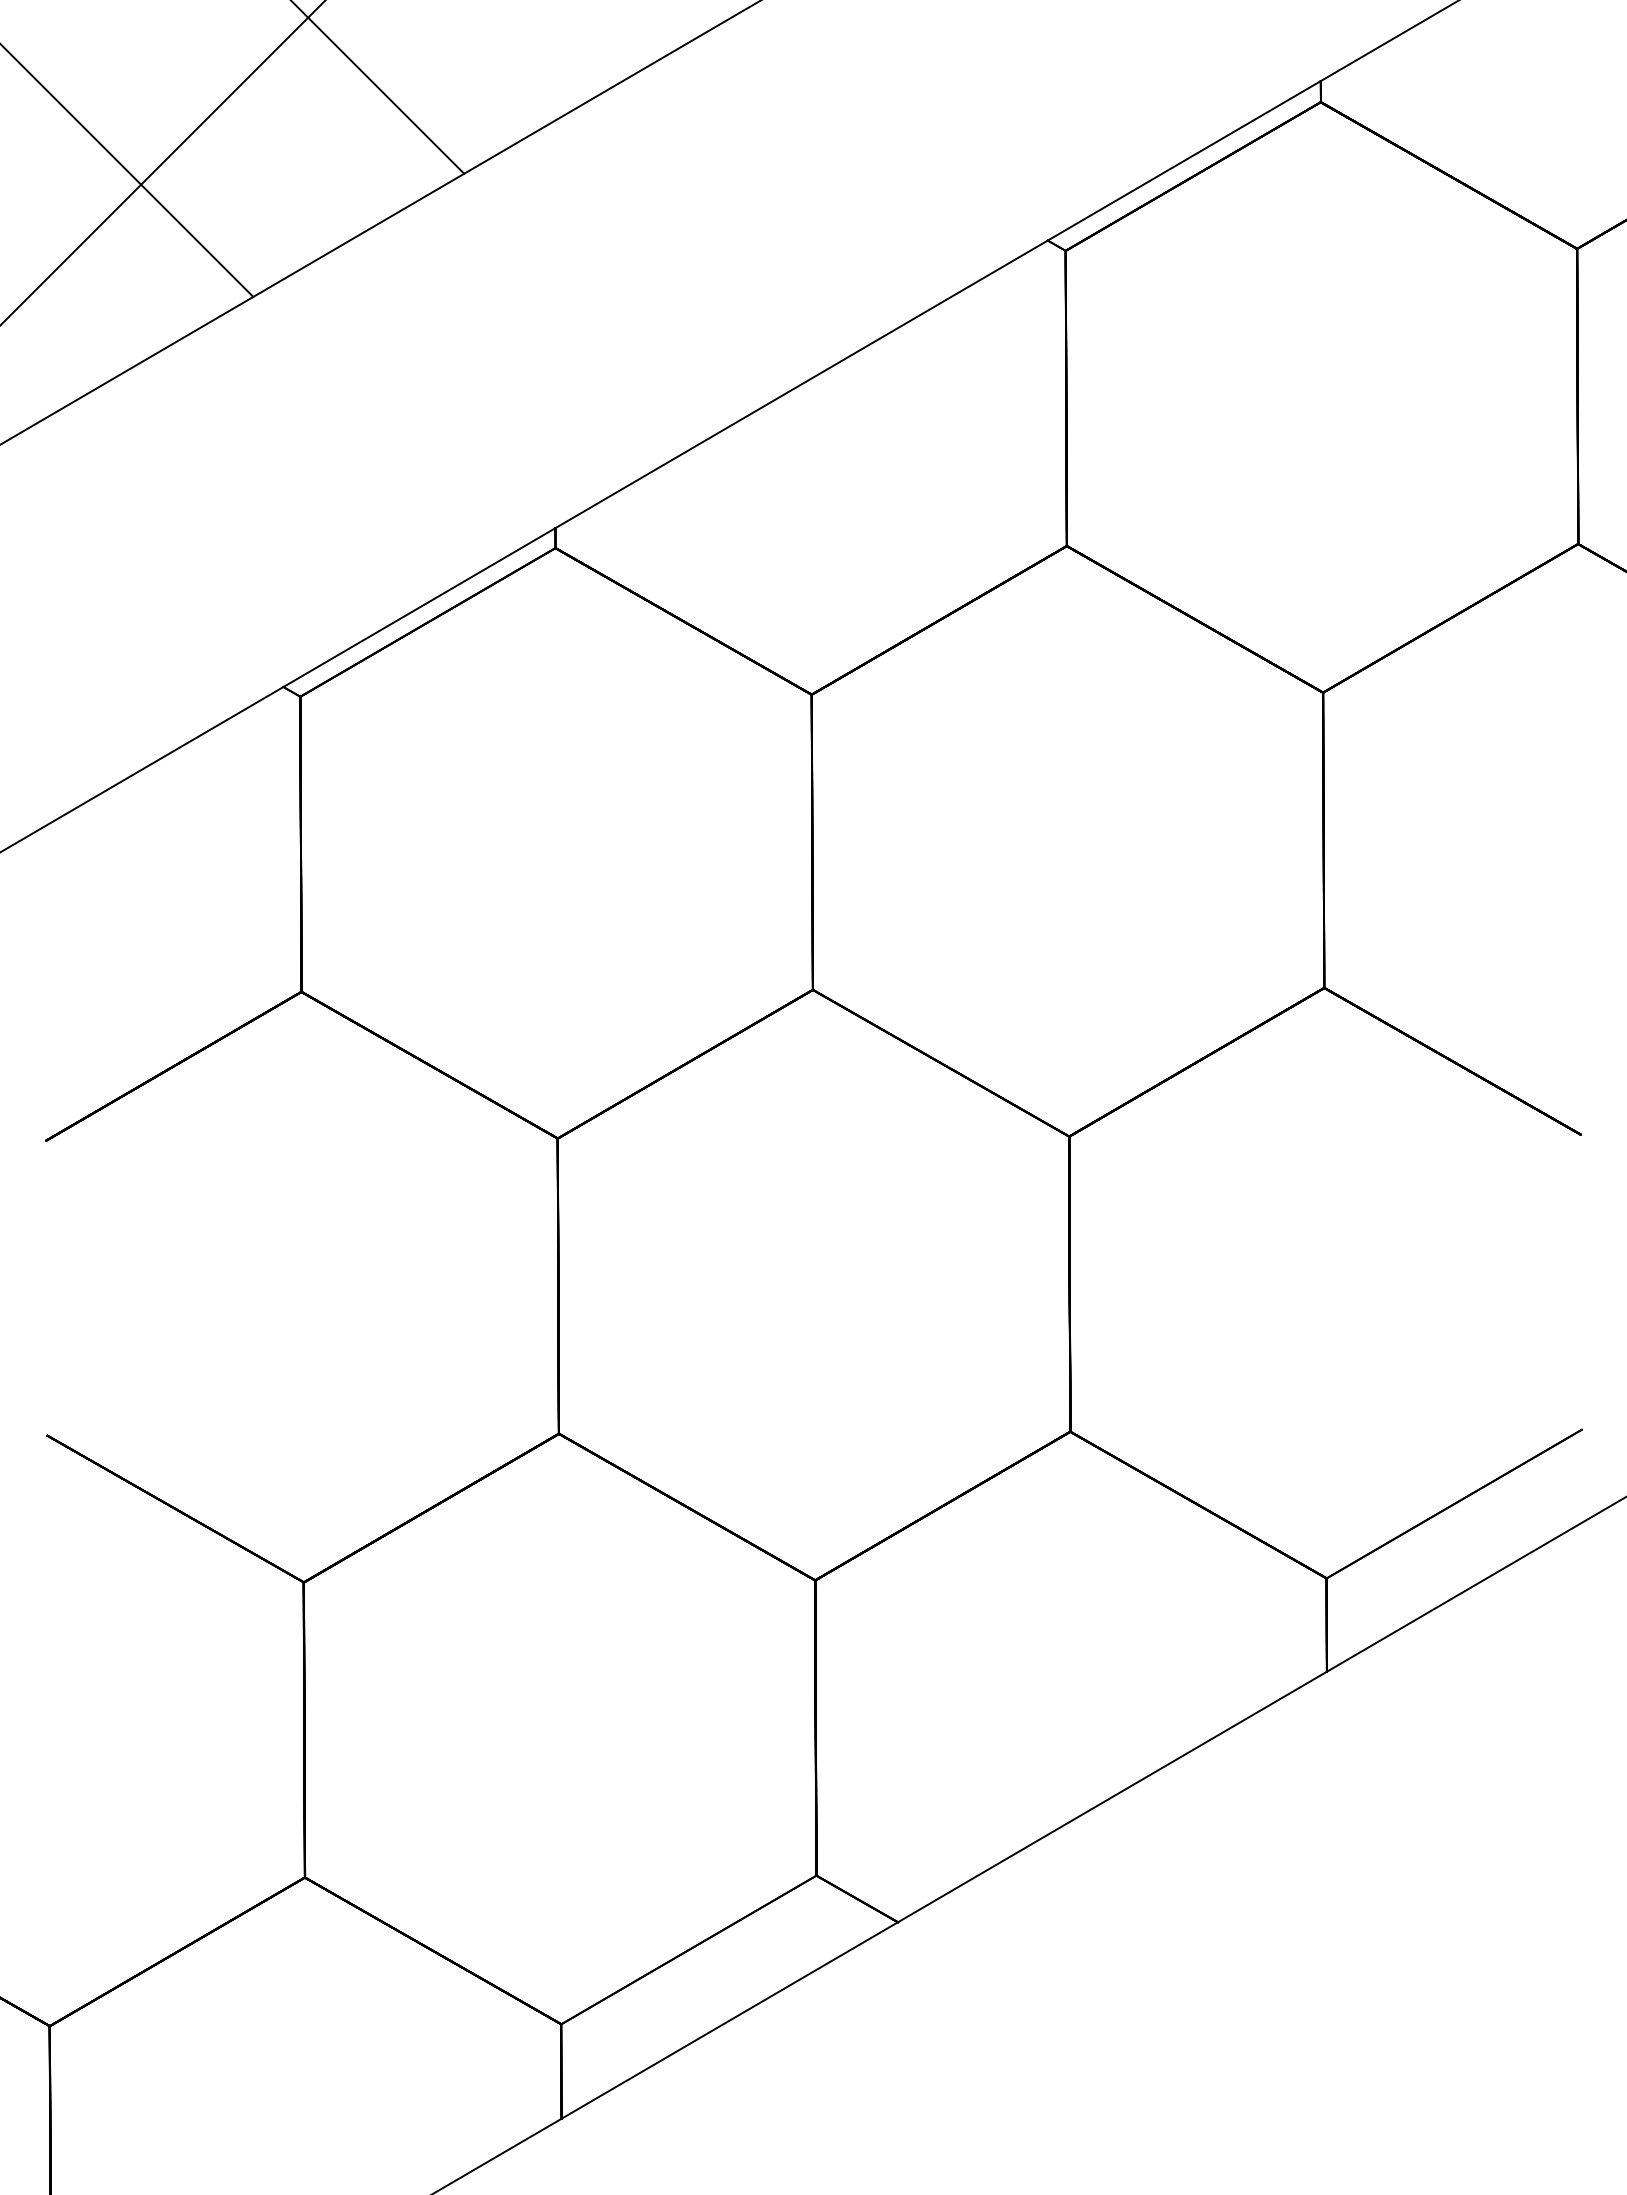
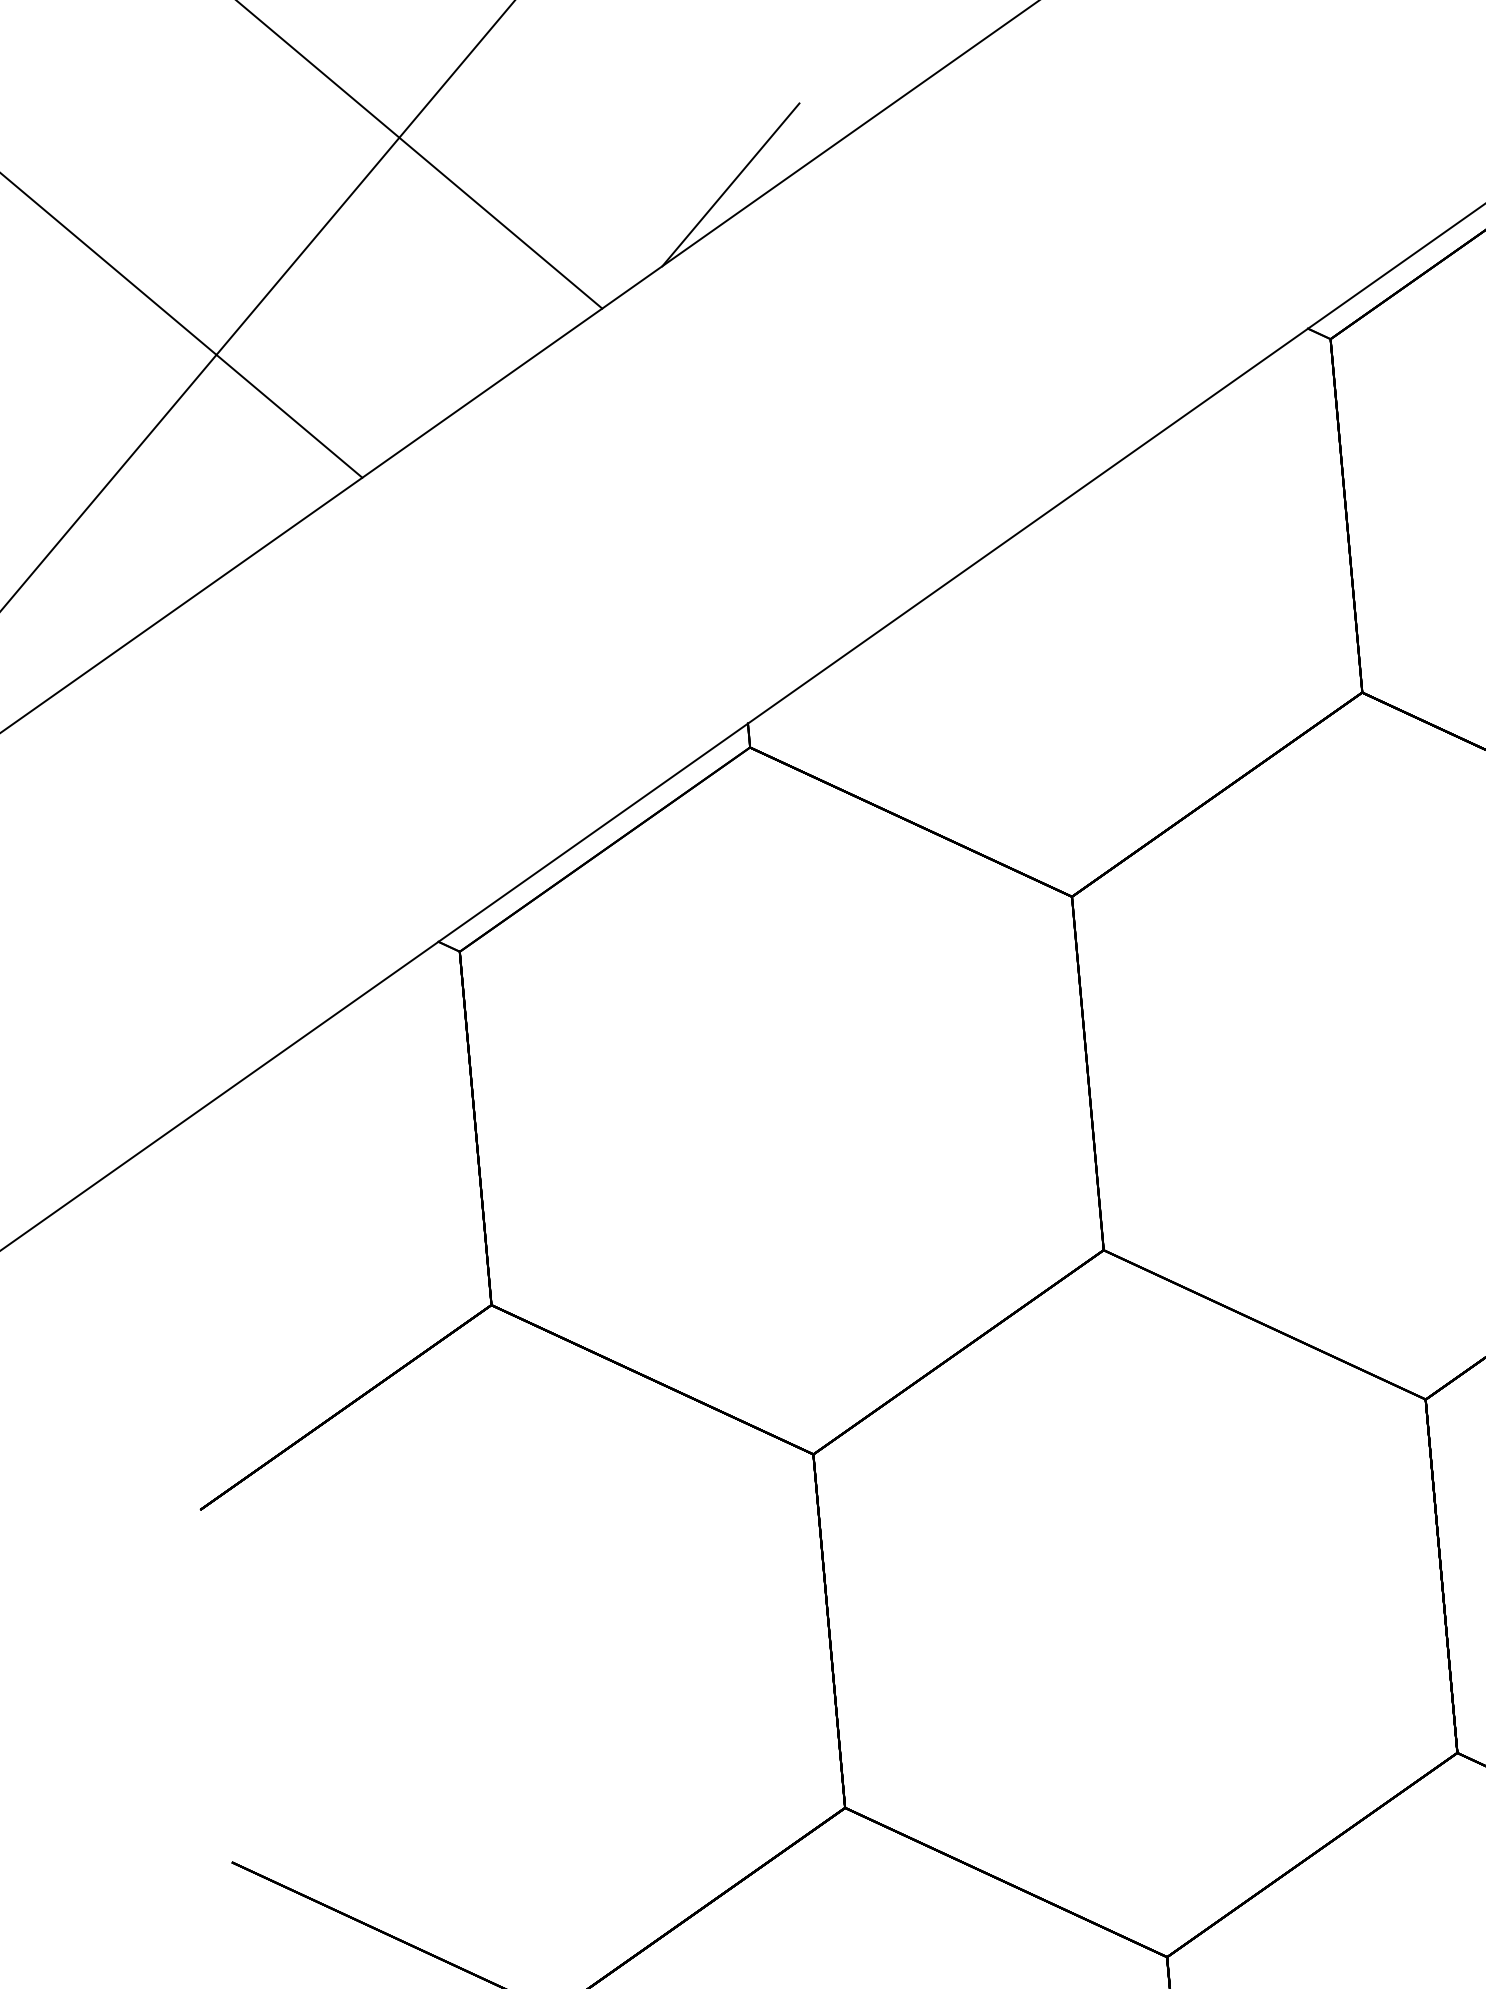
line: (579, 79) -> (730, 183), added

